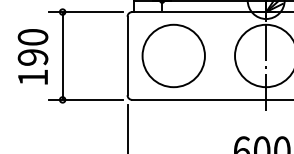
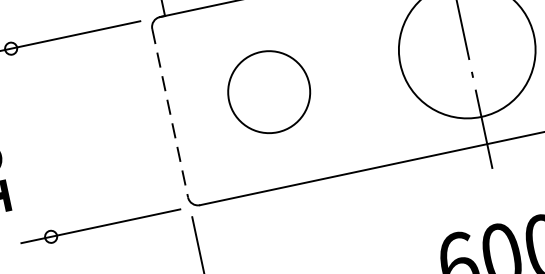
line: (62, 55) -> (30, 141), removed
circle: (173, 55) -> (268, 91), size x0.6
line: (127, 56) -> (170, 114), solid -> dashed

